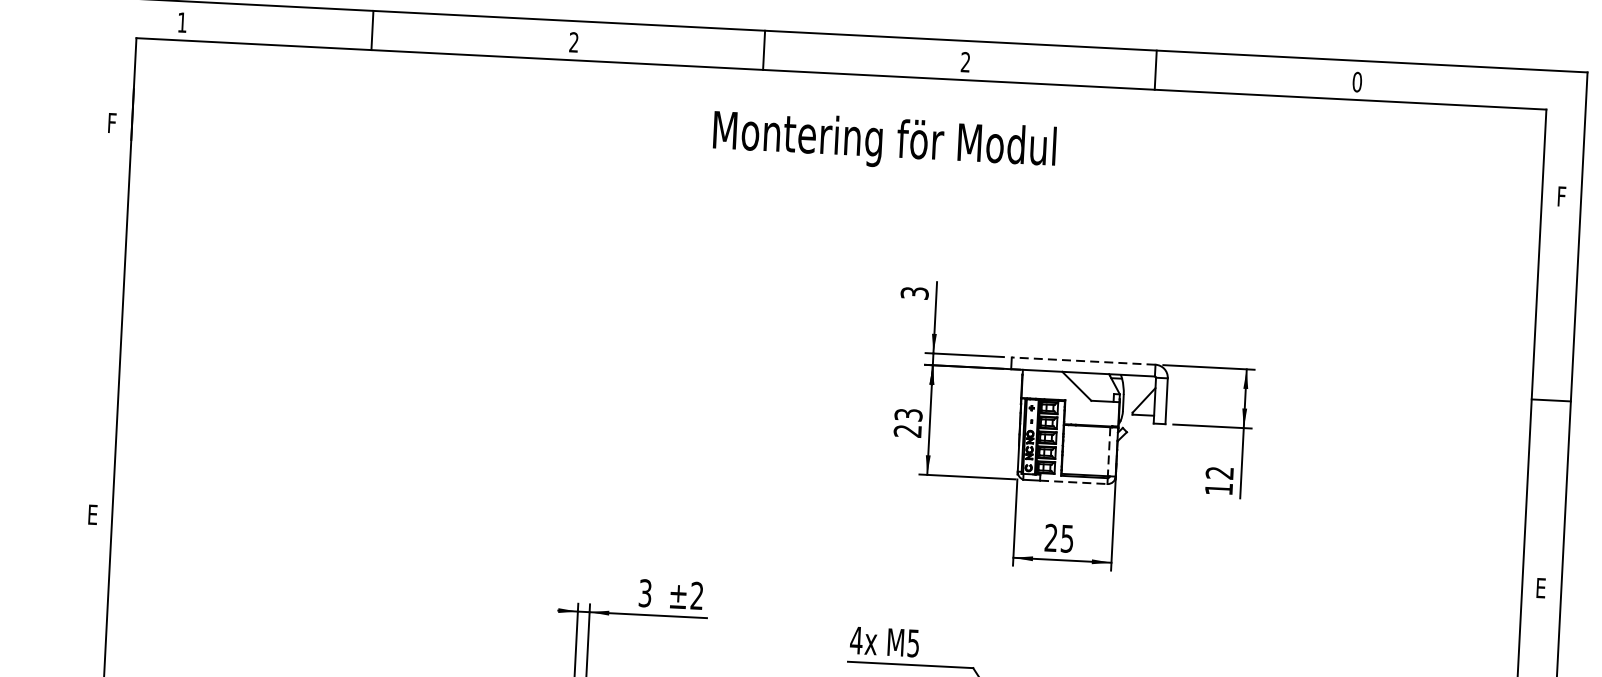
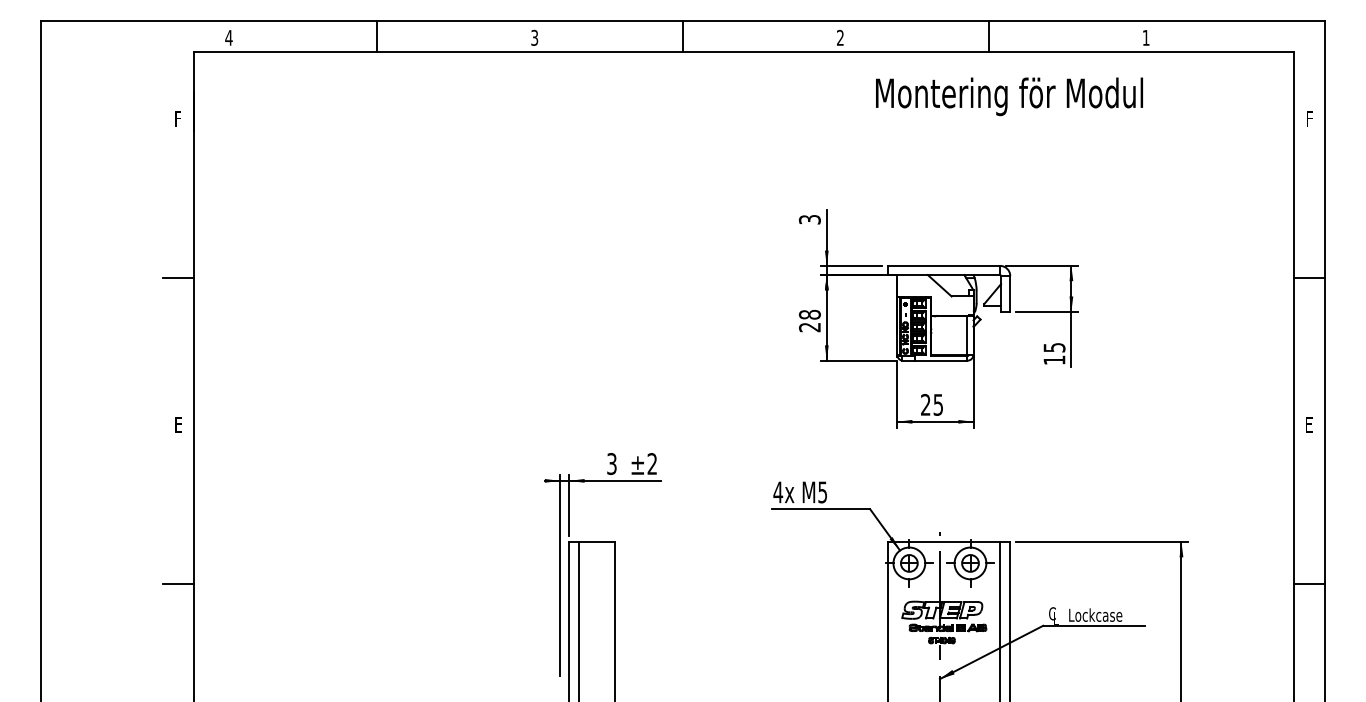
text: (181, 22) -> (228, 37), 1 -> 4
text: (573, 41) -> (534, 37), 2 -> 3
text: (1356, 81) -> (1145, 37), 0 -> 1
text: (884, 142) -> (1009, 96), moved
line: (102, 327) -> (178, 278), added
line: (1082, 360) -> (943, 265), dashed -> solid
text: (908, 414) -> (809, 314), 23 -> 28
line: (1109, 451) -> (967, 335), dashed -> solid
text: (1219, 472) -> (1054, 347), 12 -> 15
line: (1074, 482) -> (941, 360), dashed -> solid

